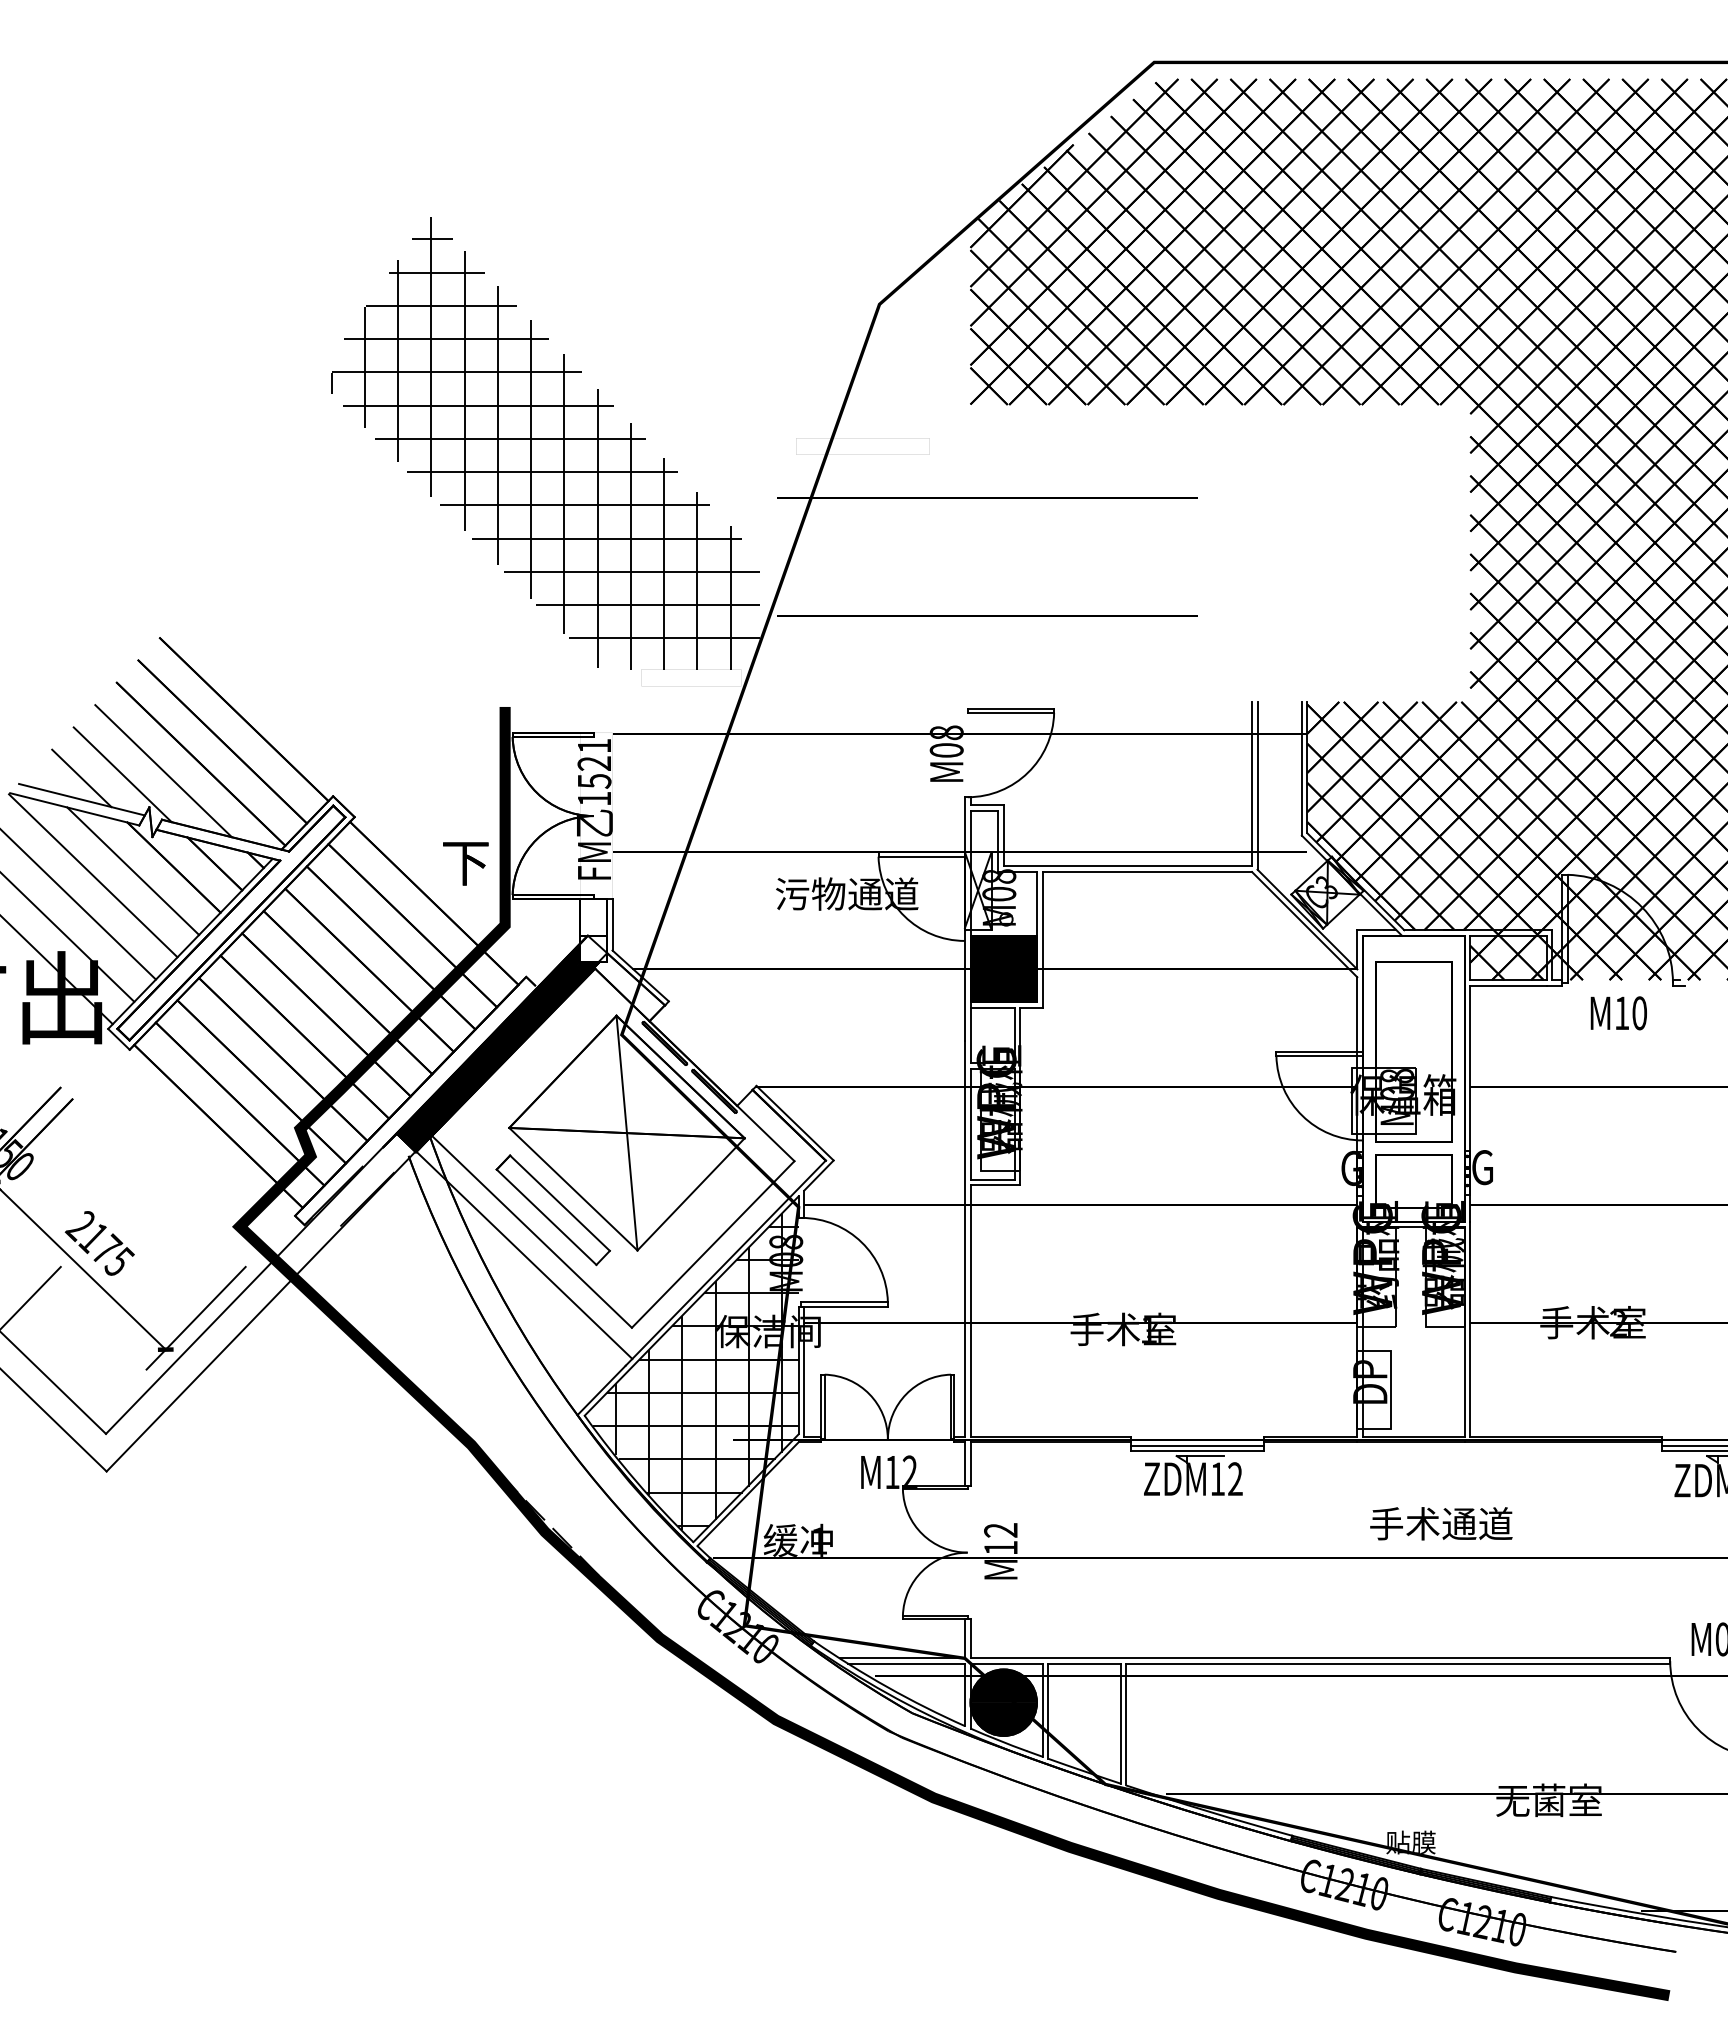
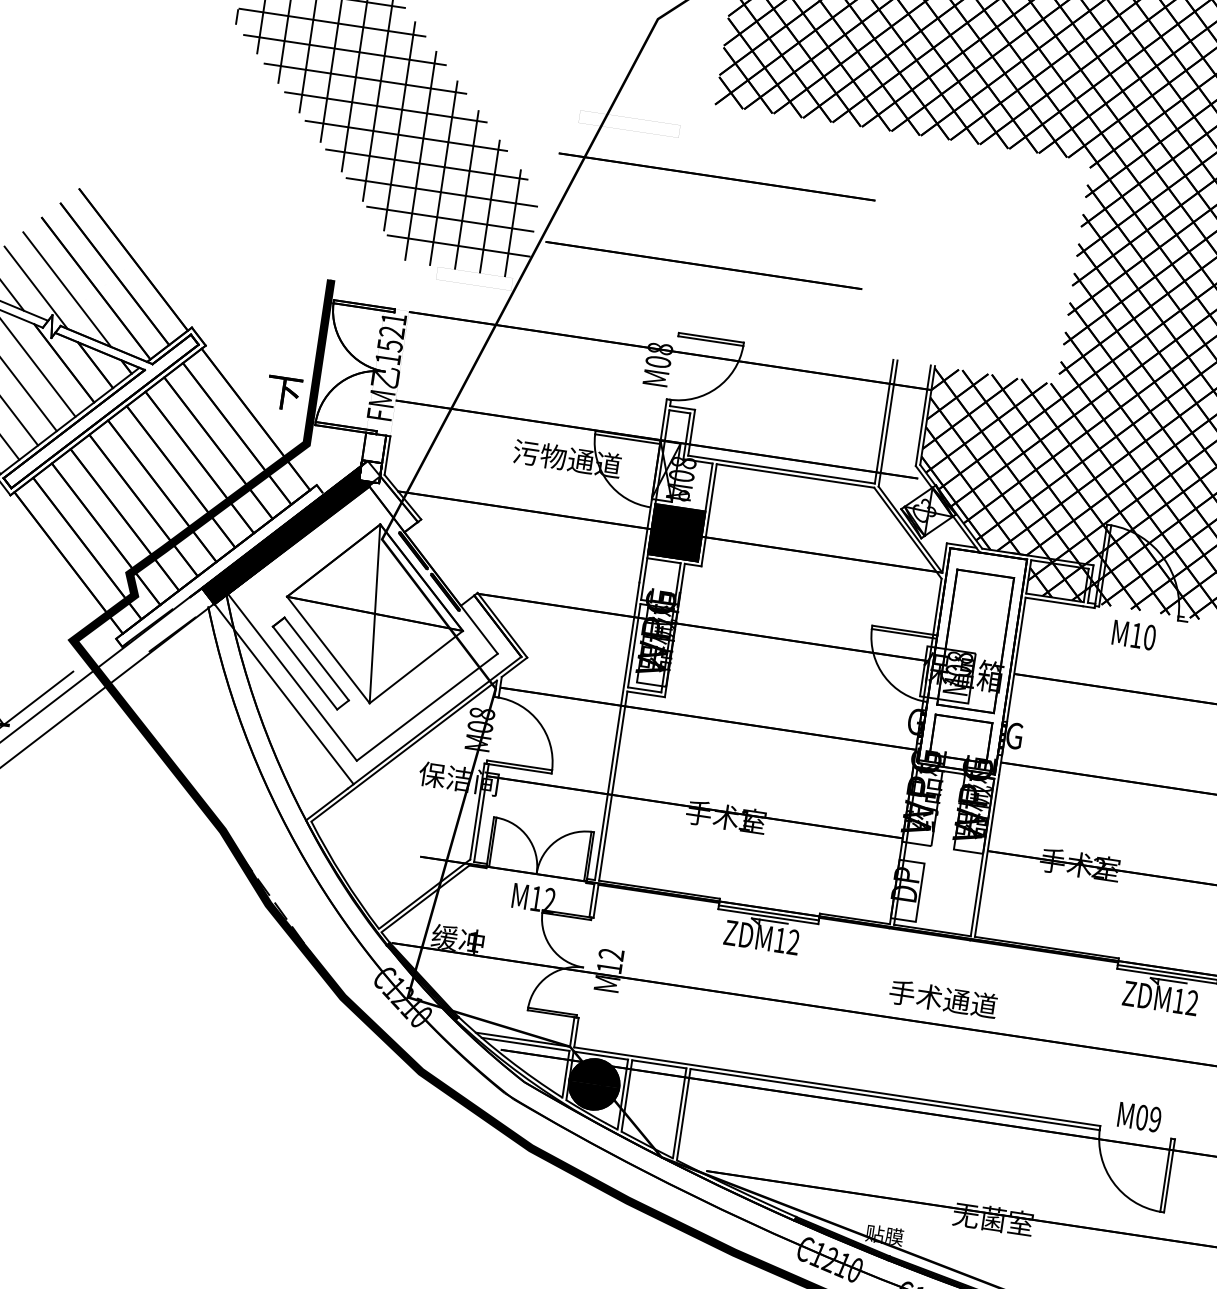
hatch: (695, 1371) -> (399, 800), removed

